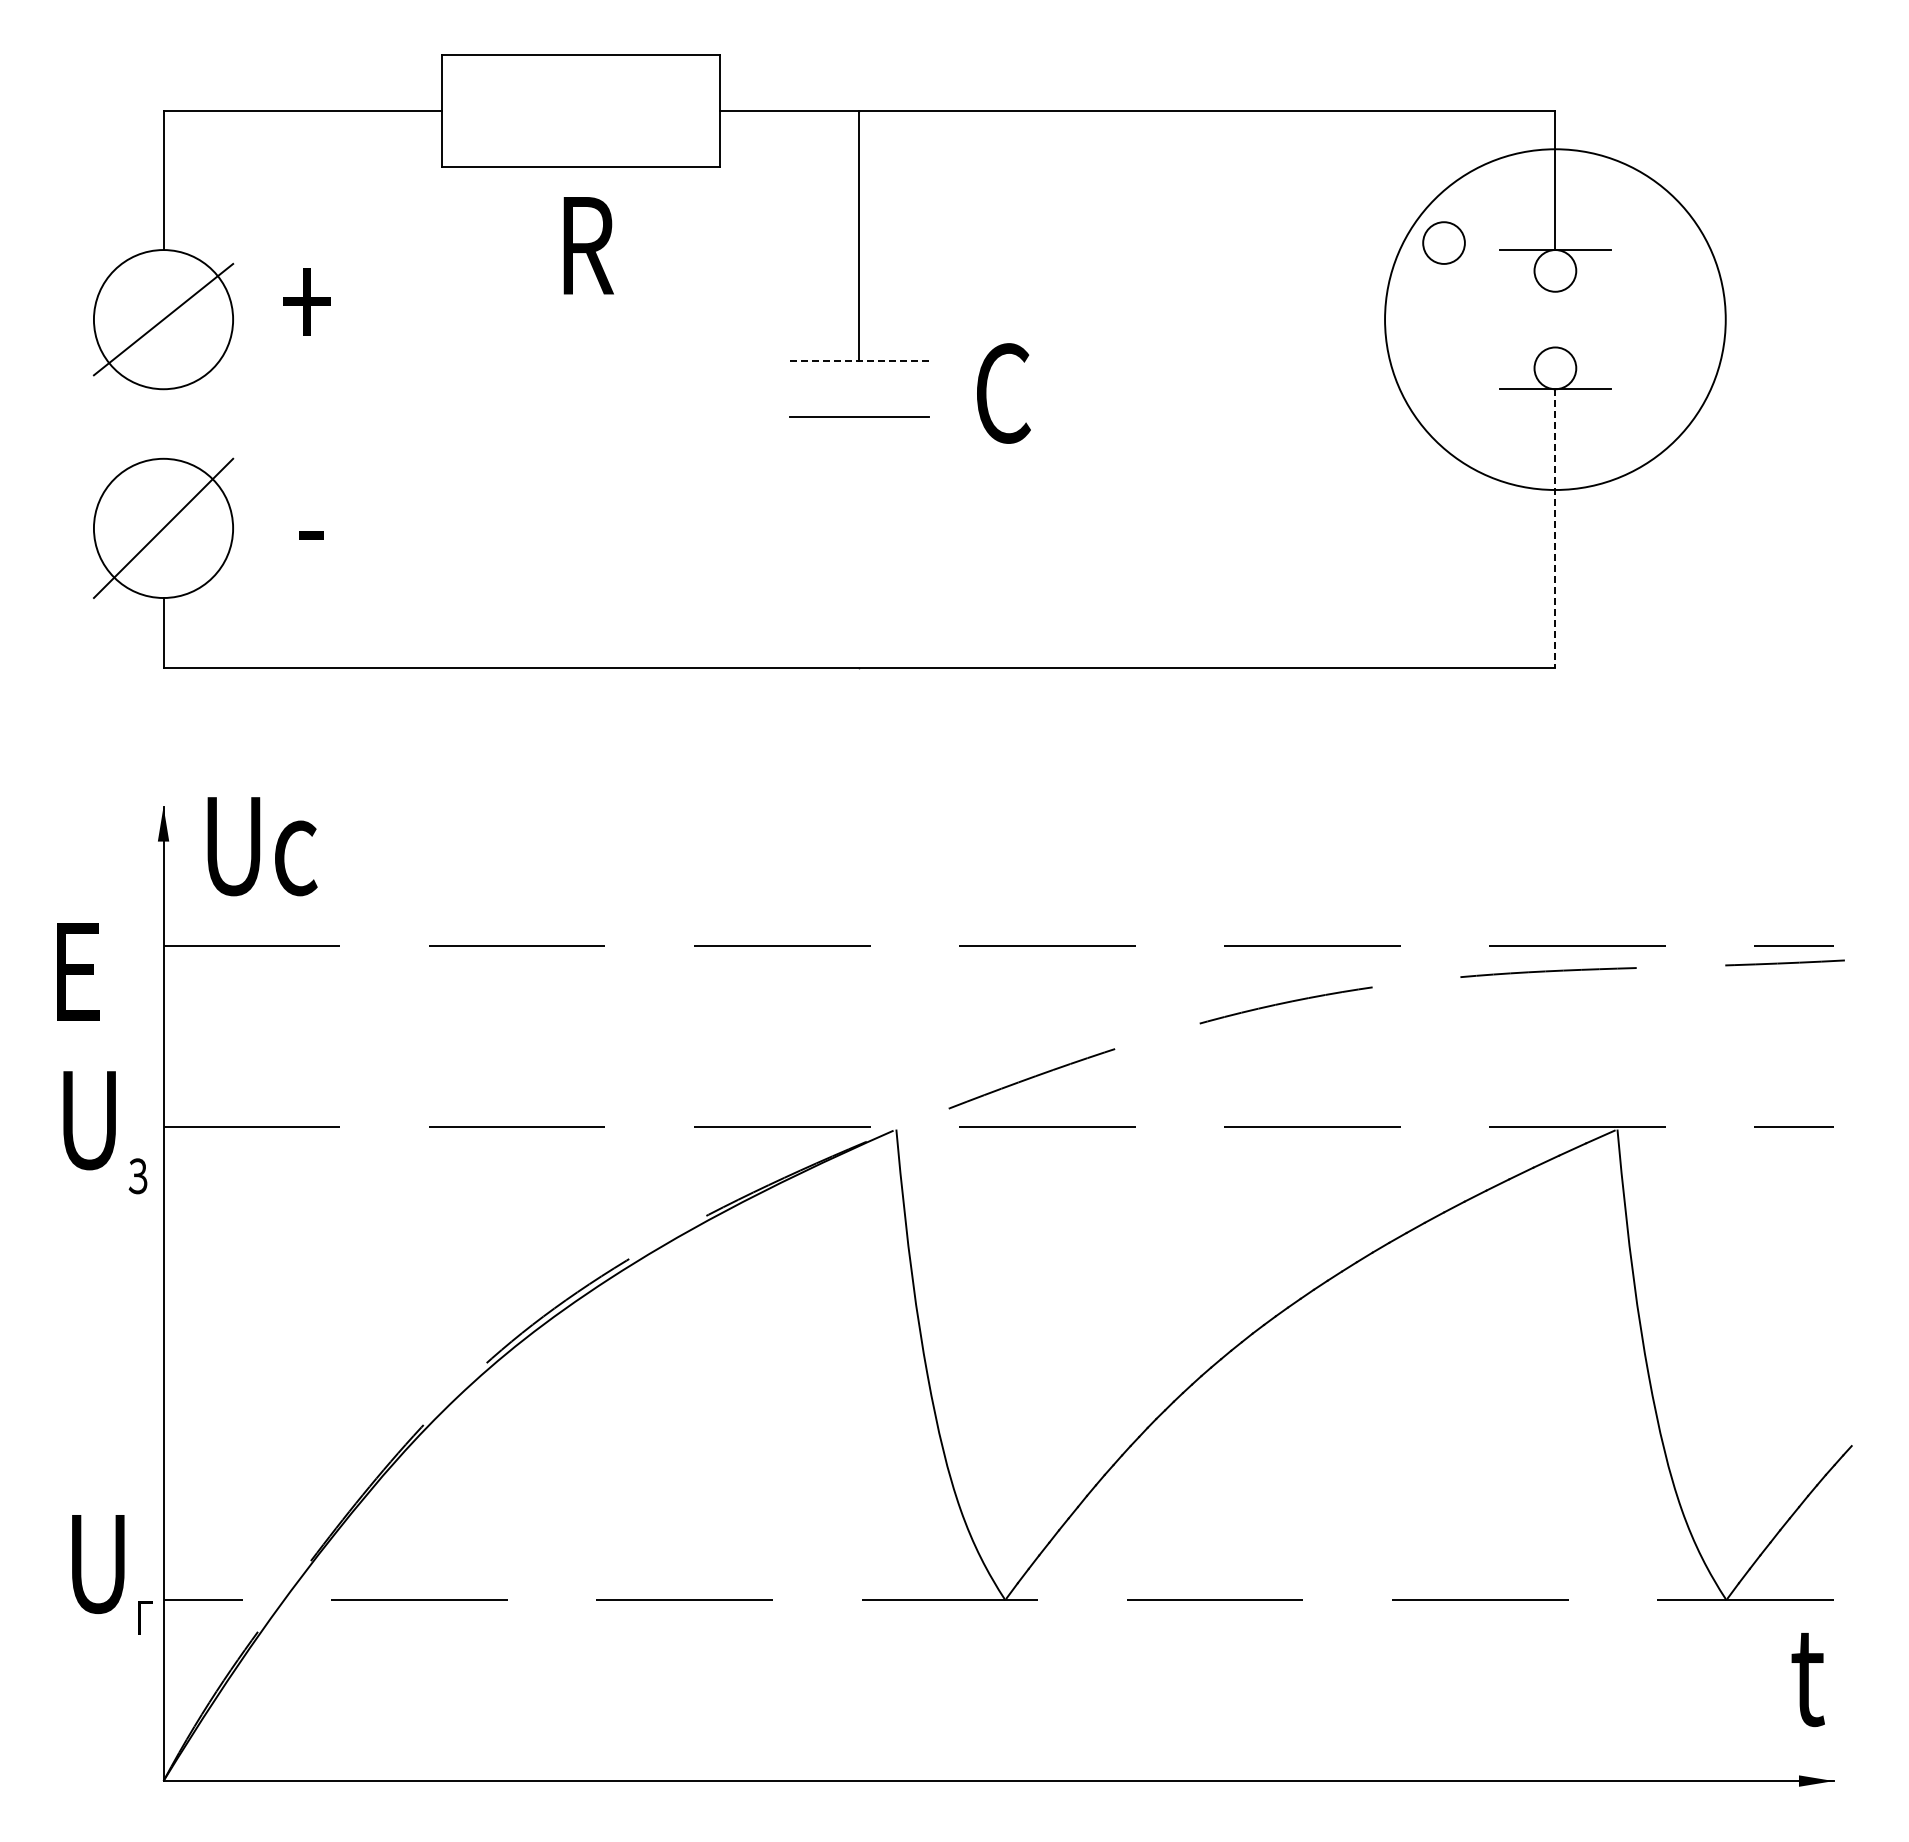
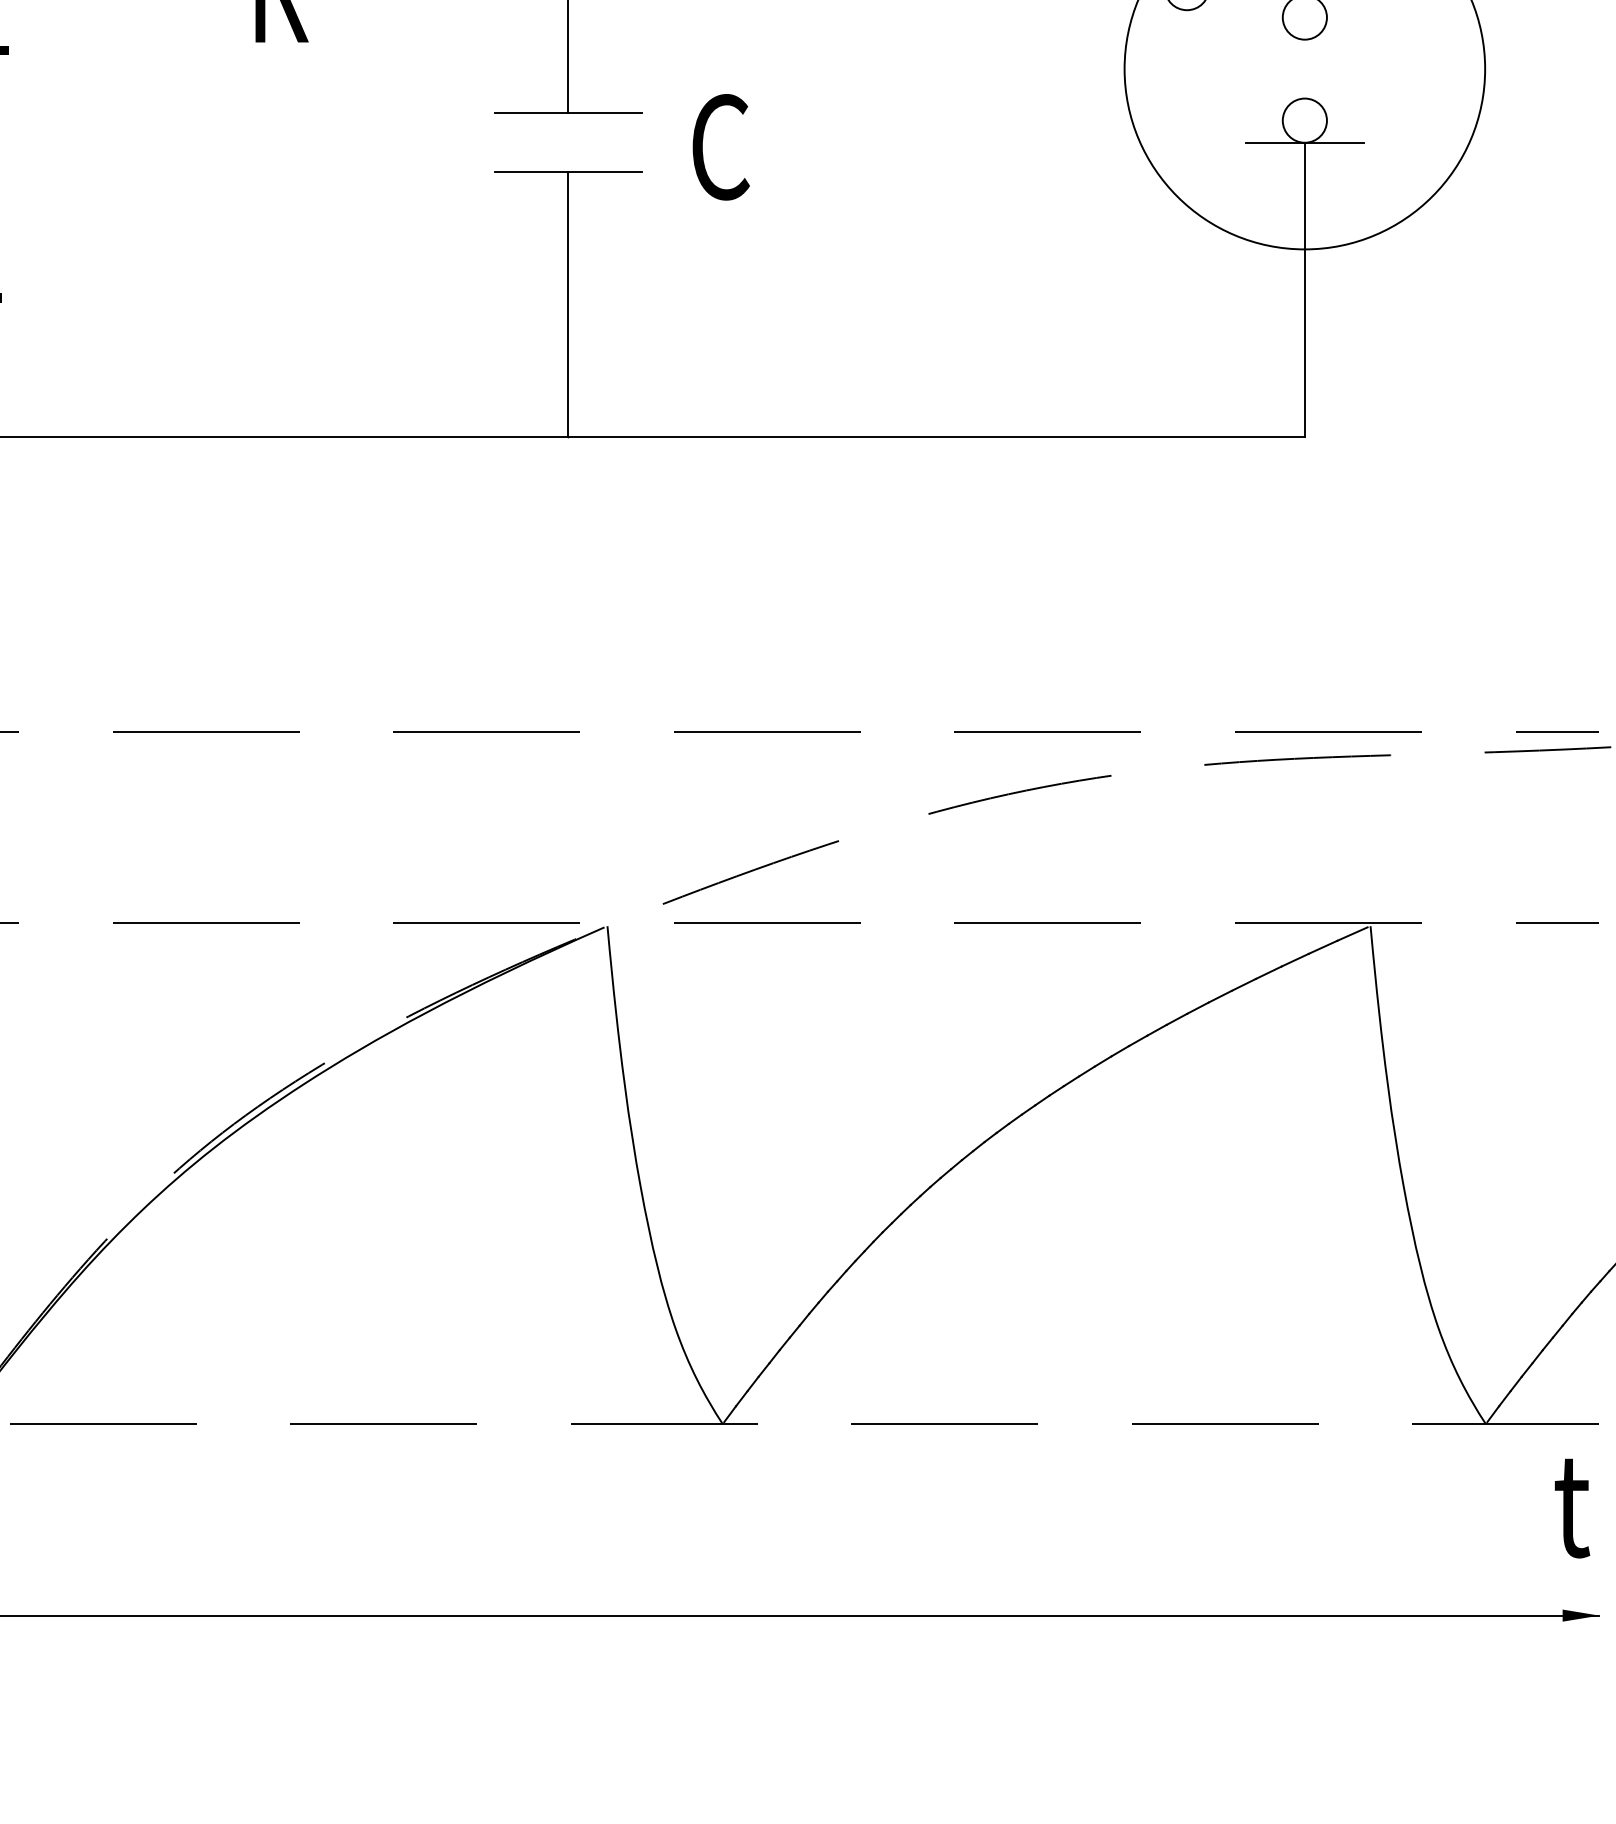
line: (859, 361) -> (568, 113), dashed -> solid
line: (1555, 528) -> (1304, 290), dashed -> solid
line: (859, 542) -> (568, 304), added

